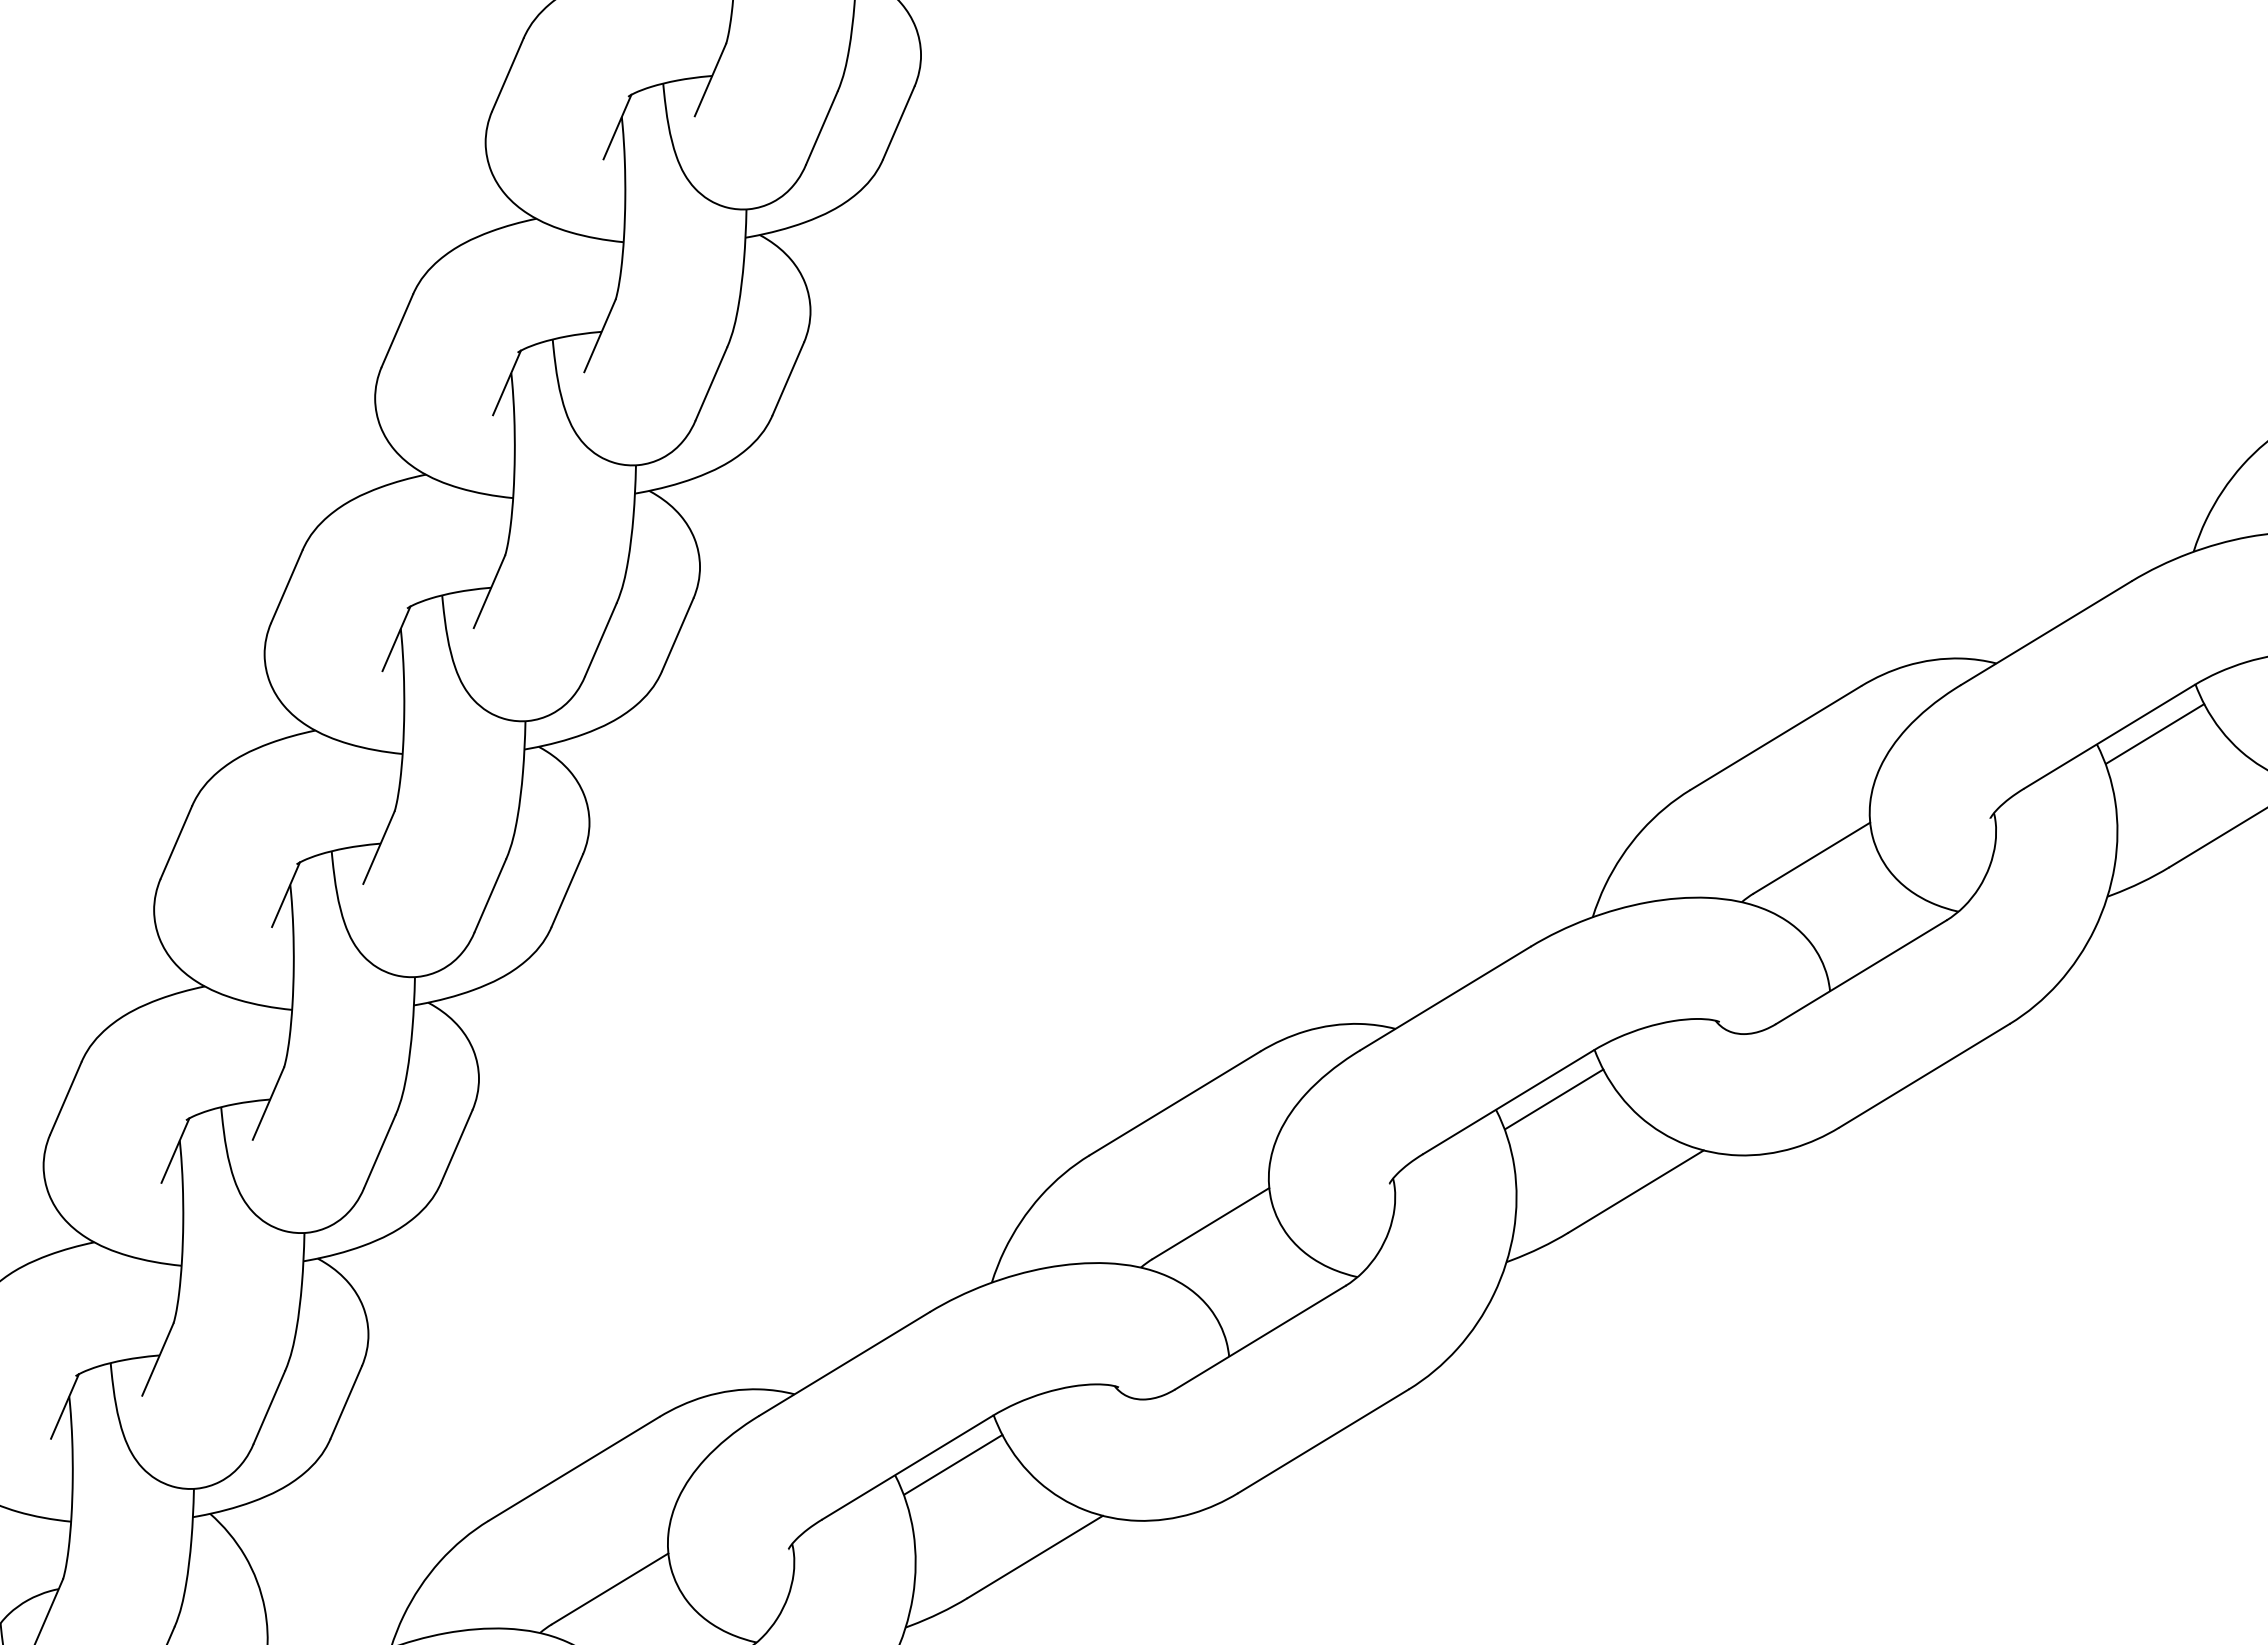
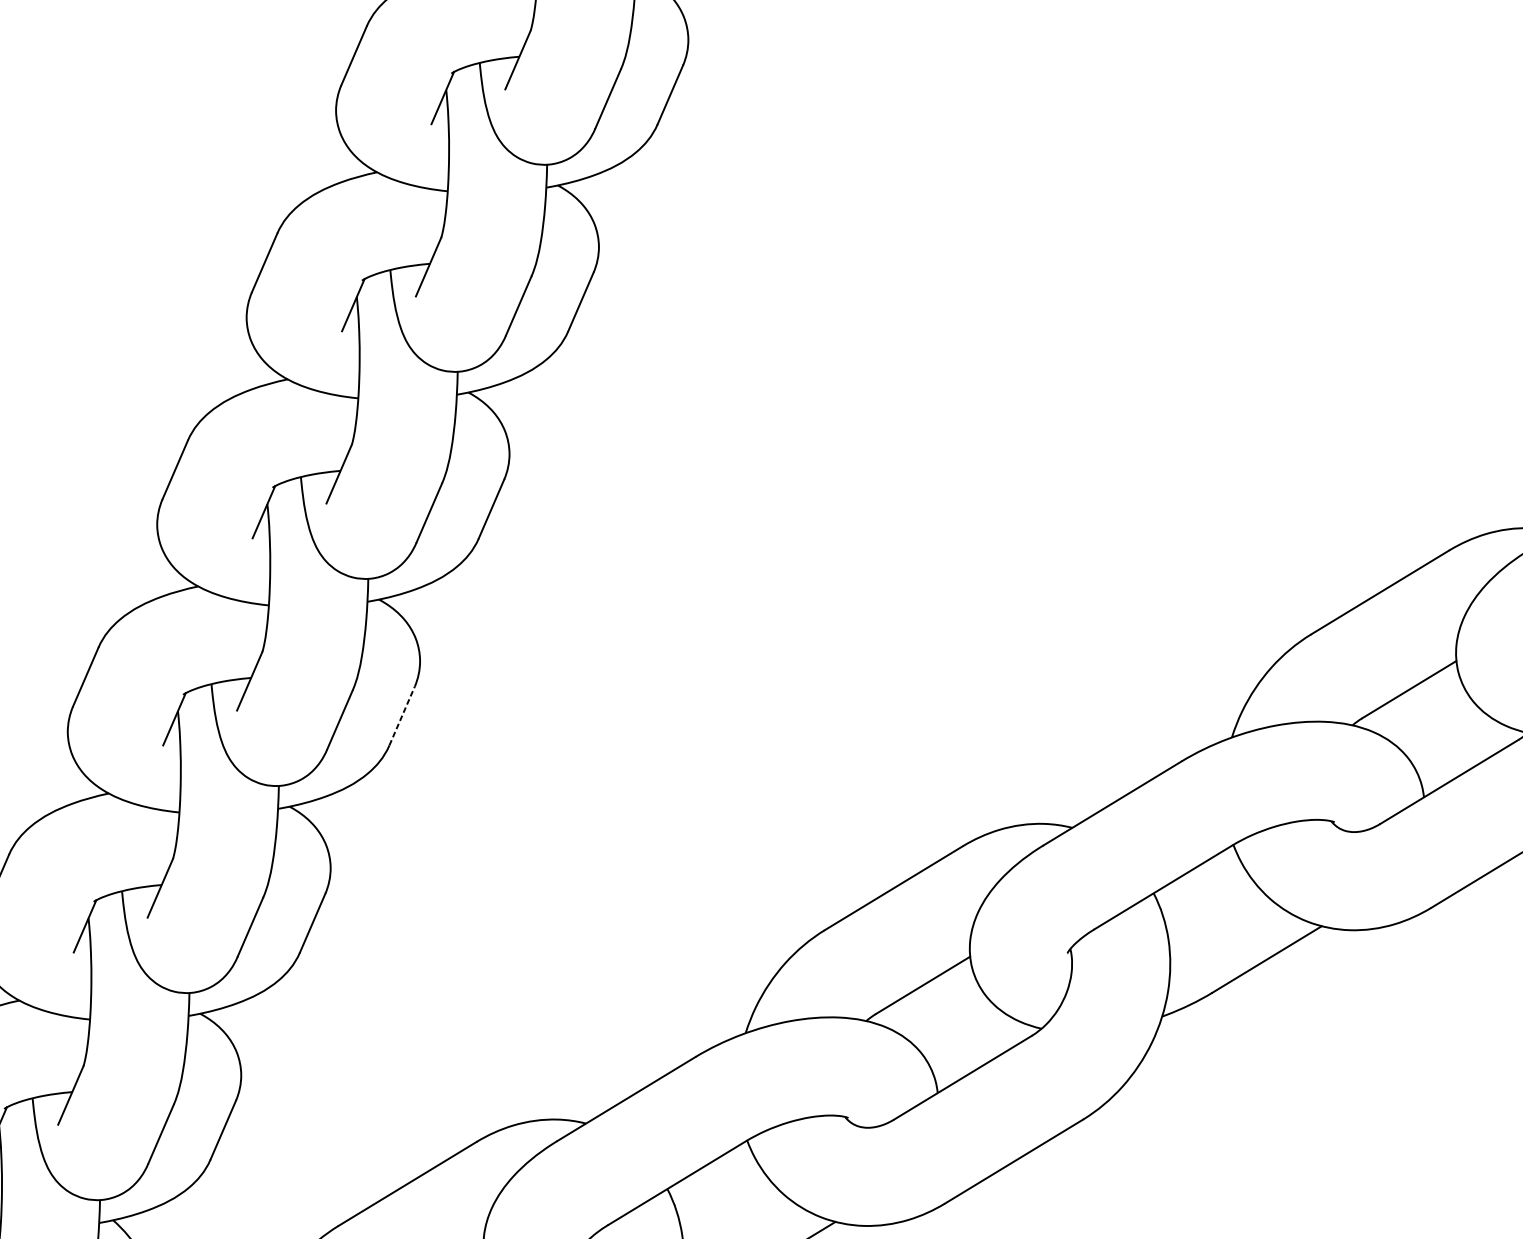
line: (567, 890) -> (402, 715), solid -> dashed
line: (1554, 1098) -> (1200, 884), removed
line: (953, 1464) -> (714, 1180), removed

